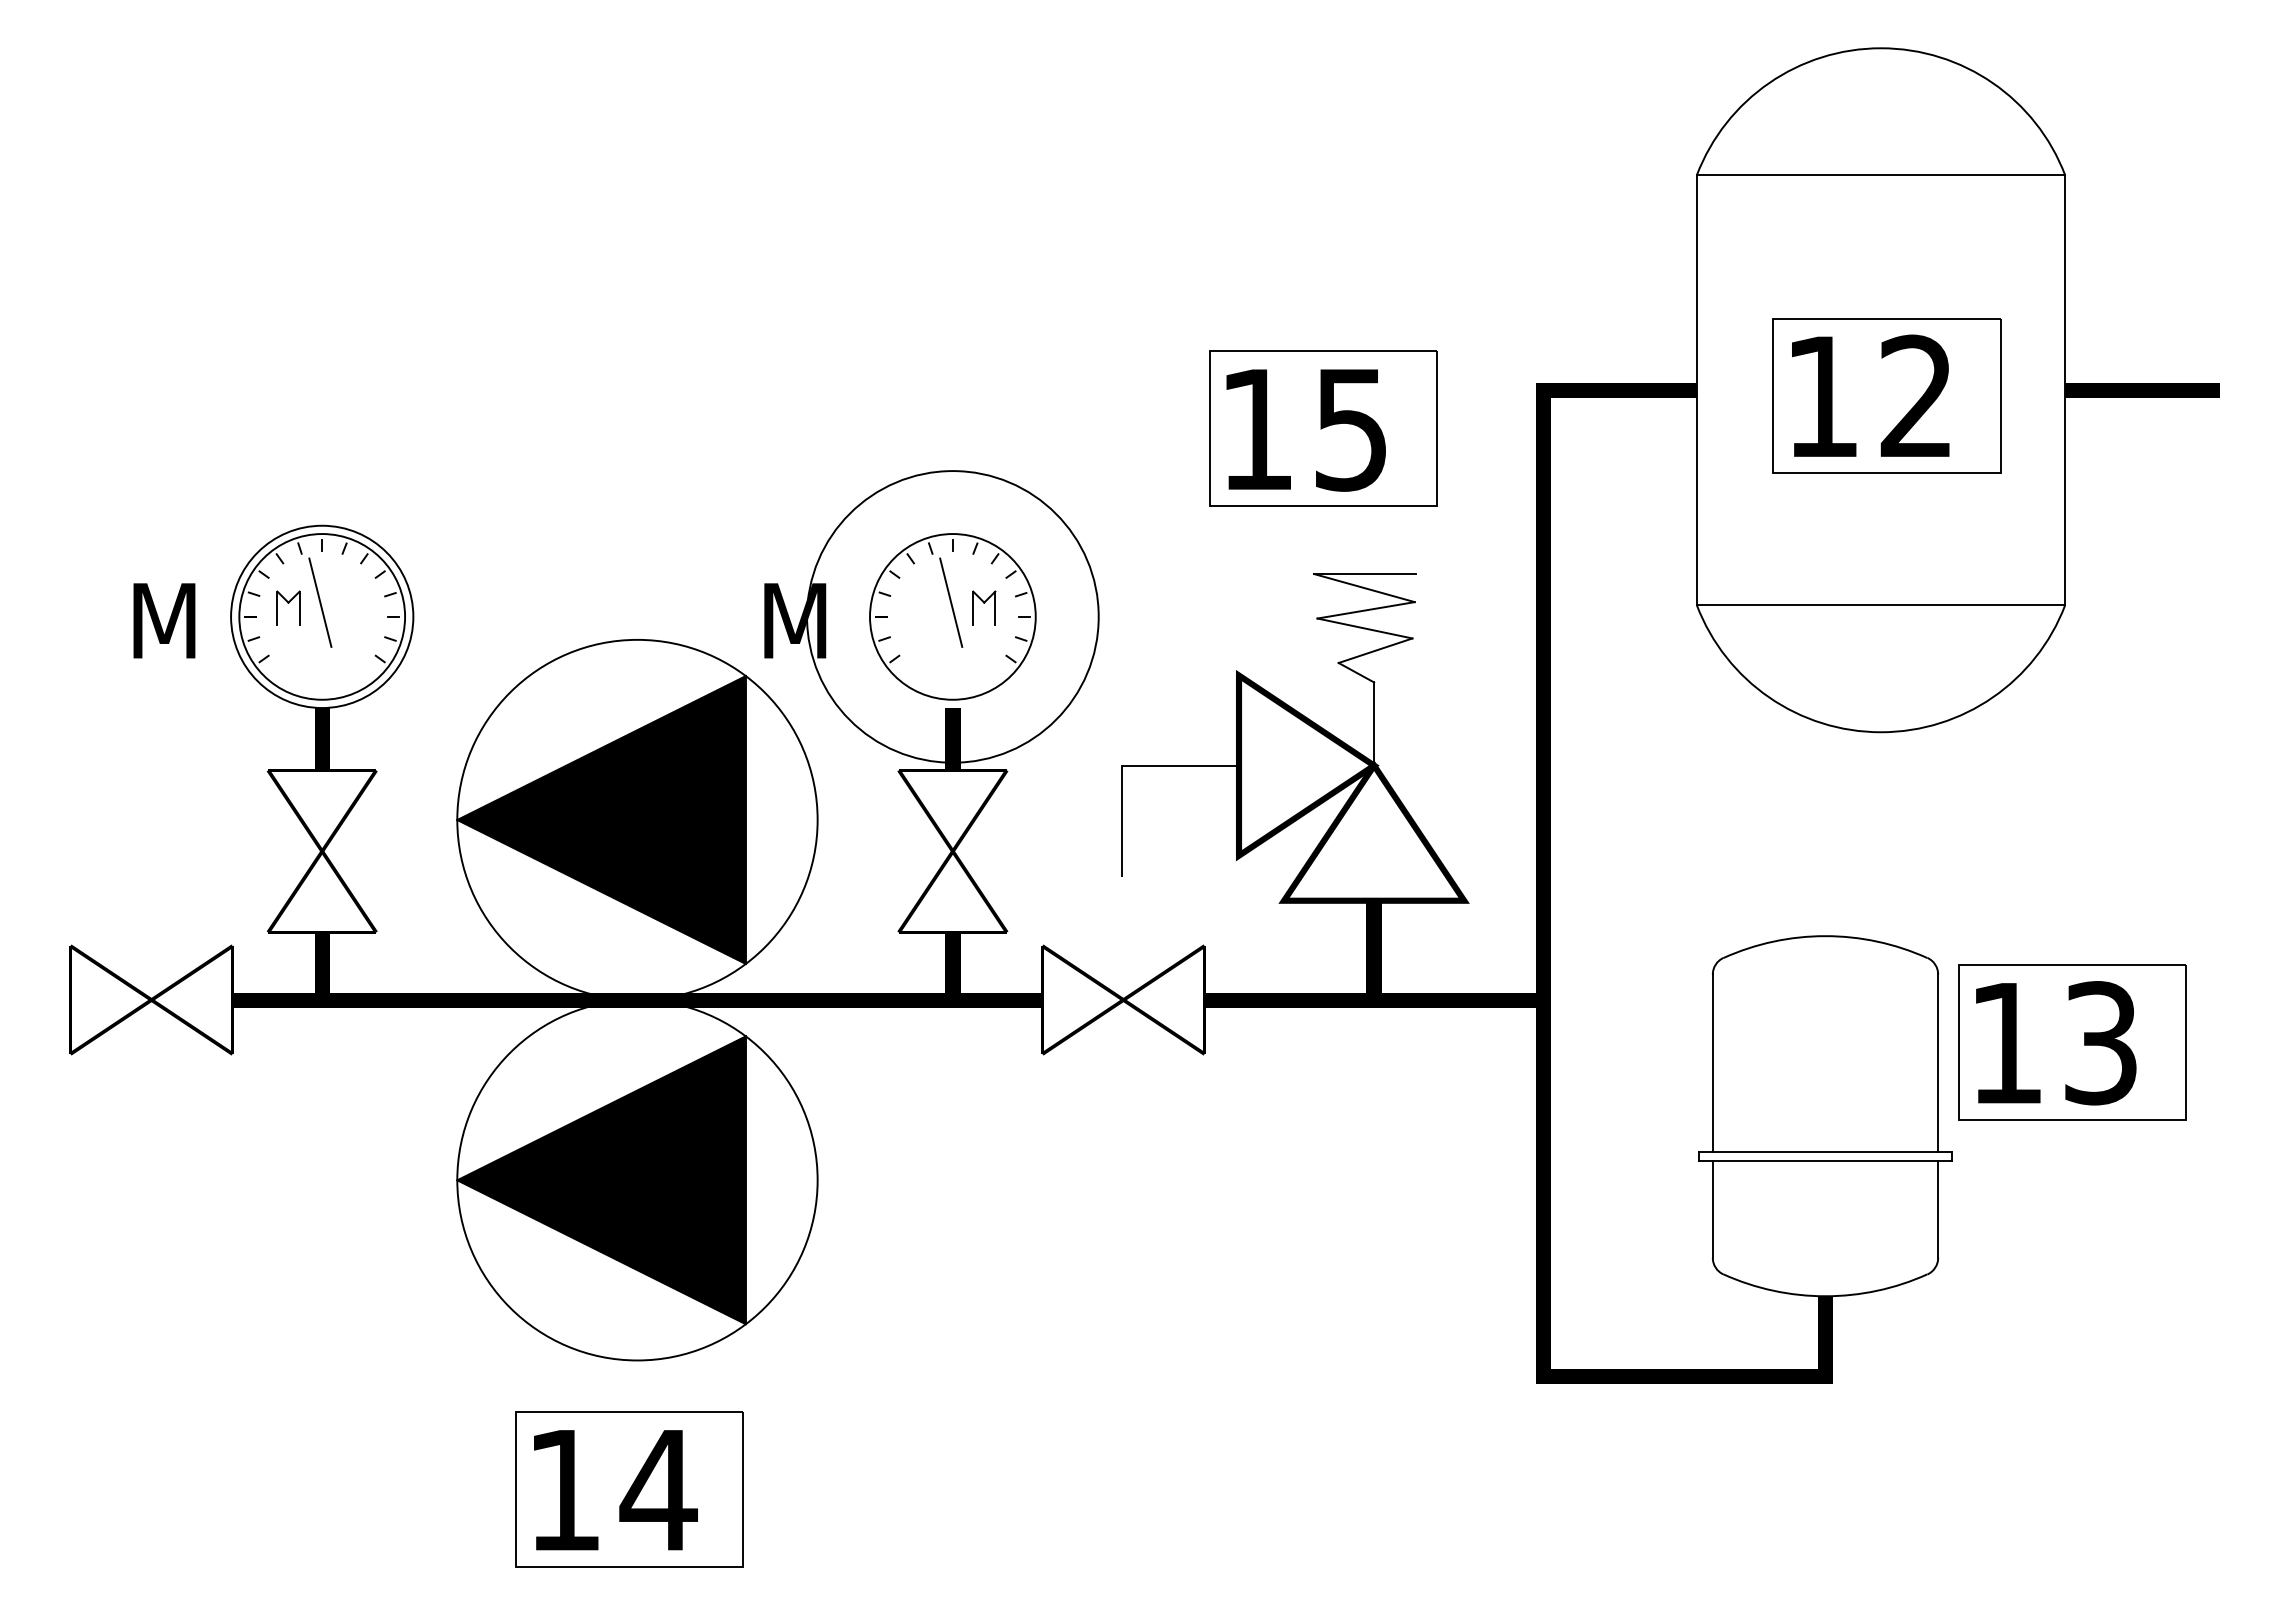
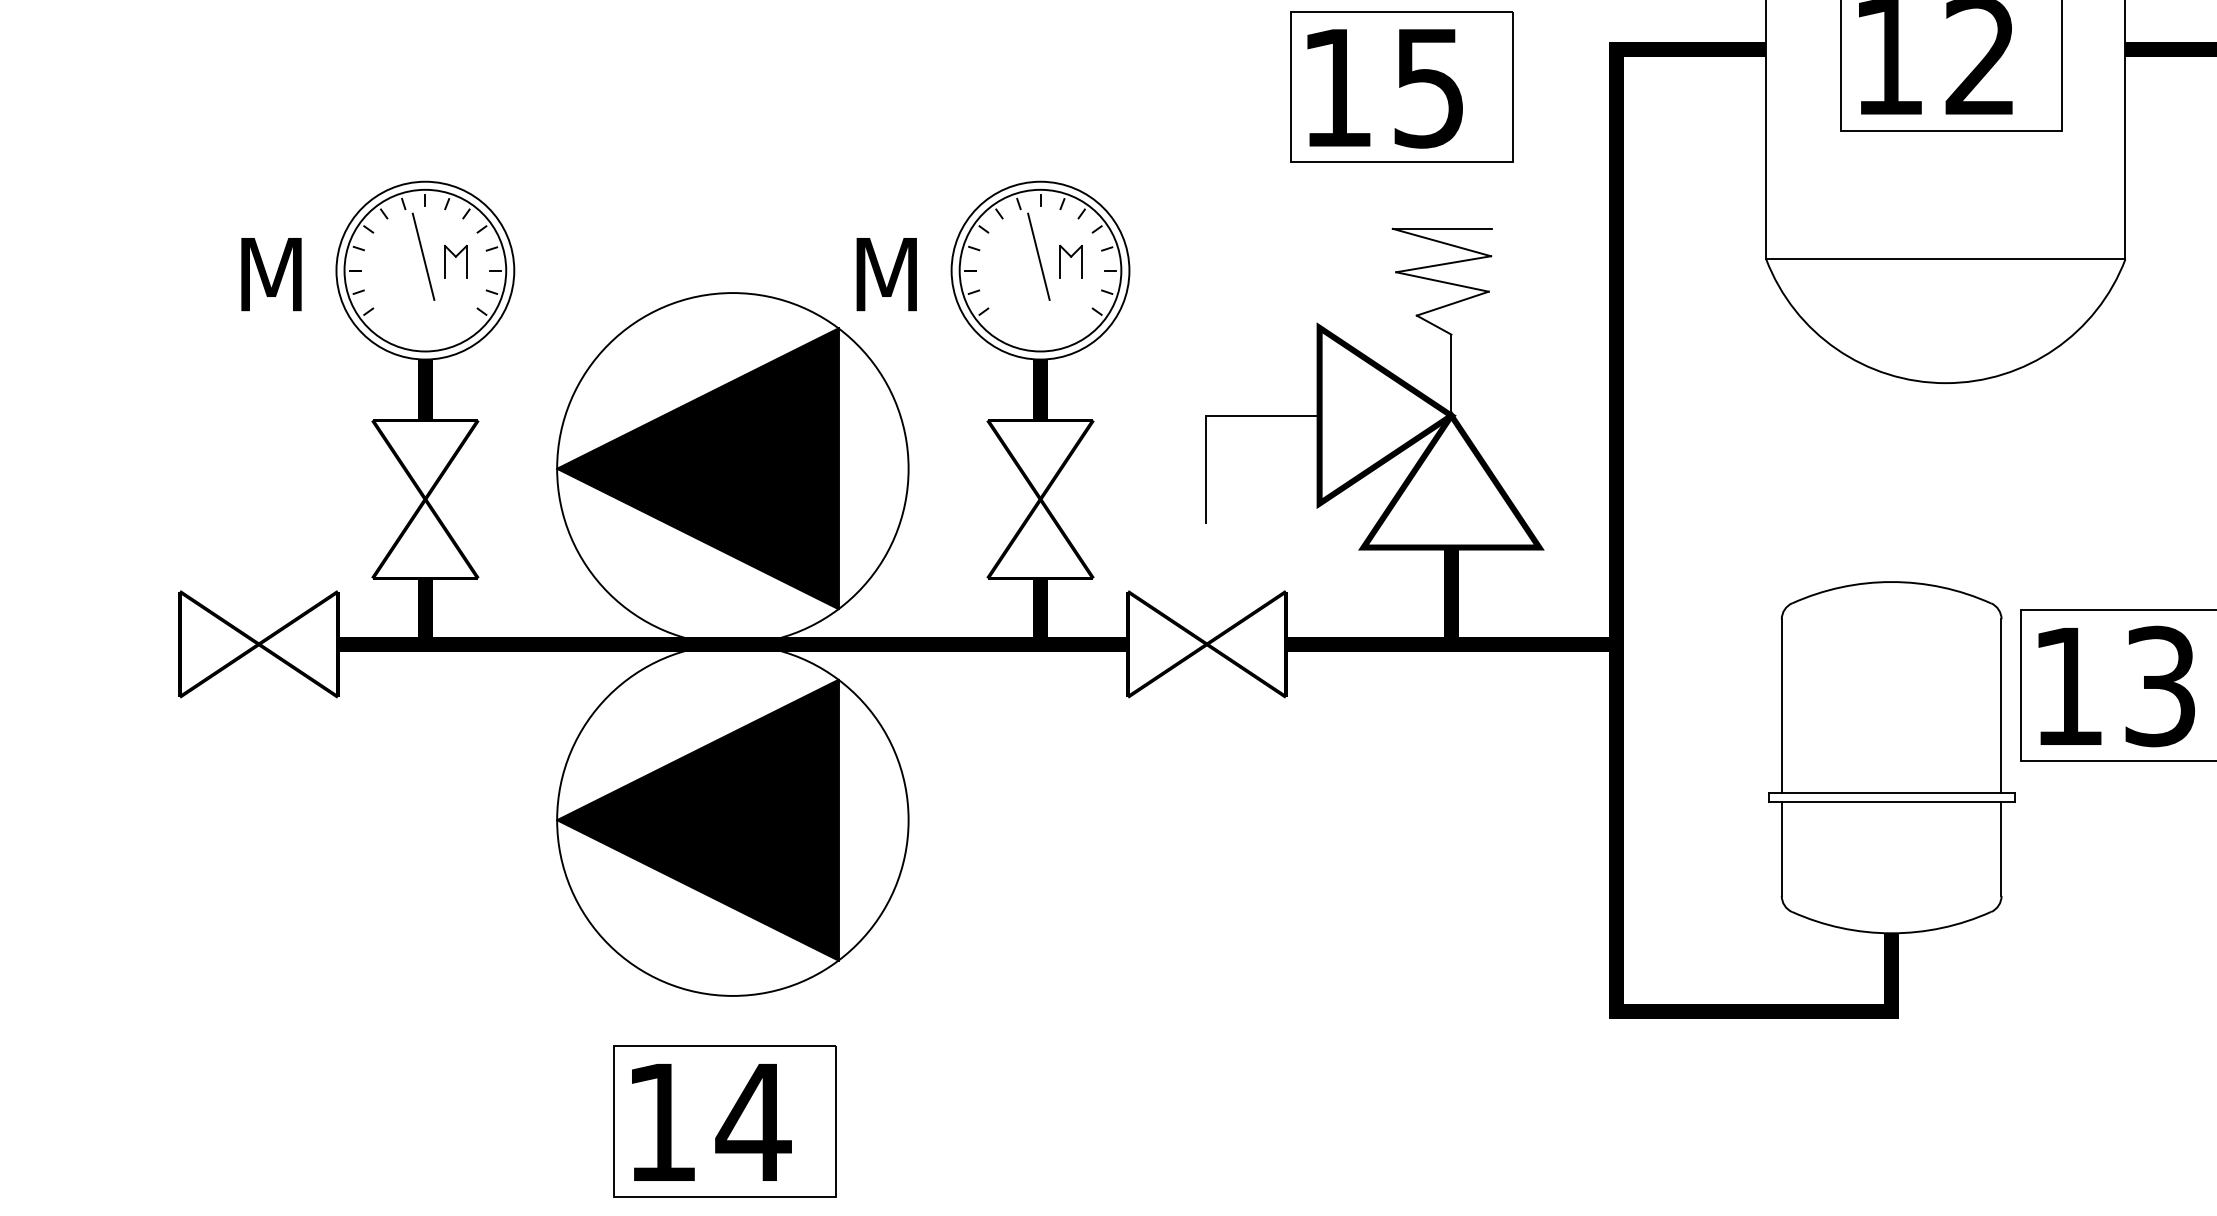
part: (288, 607) -> (455, 261), moved
circle: (952, 616) -> (1040, 270), size x0.62

